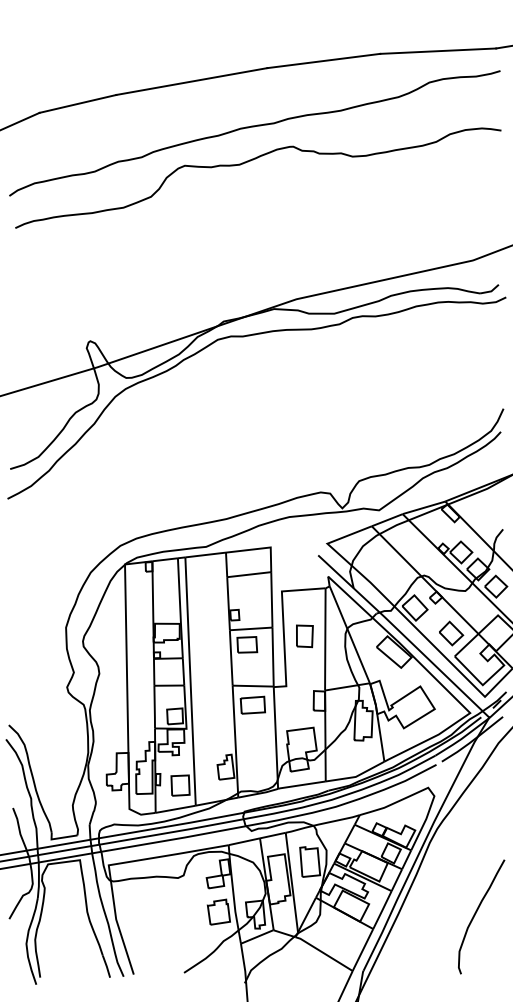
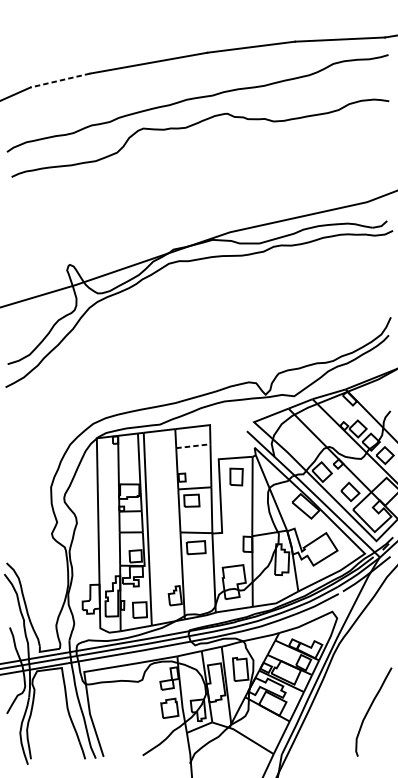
line: (77, 104) -> (59, 80), solid -> dashed
line: (249, 574) -> (193, 446), solid -> dashed
part: (304, 636) -> (236, 477), moved

